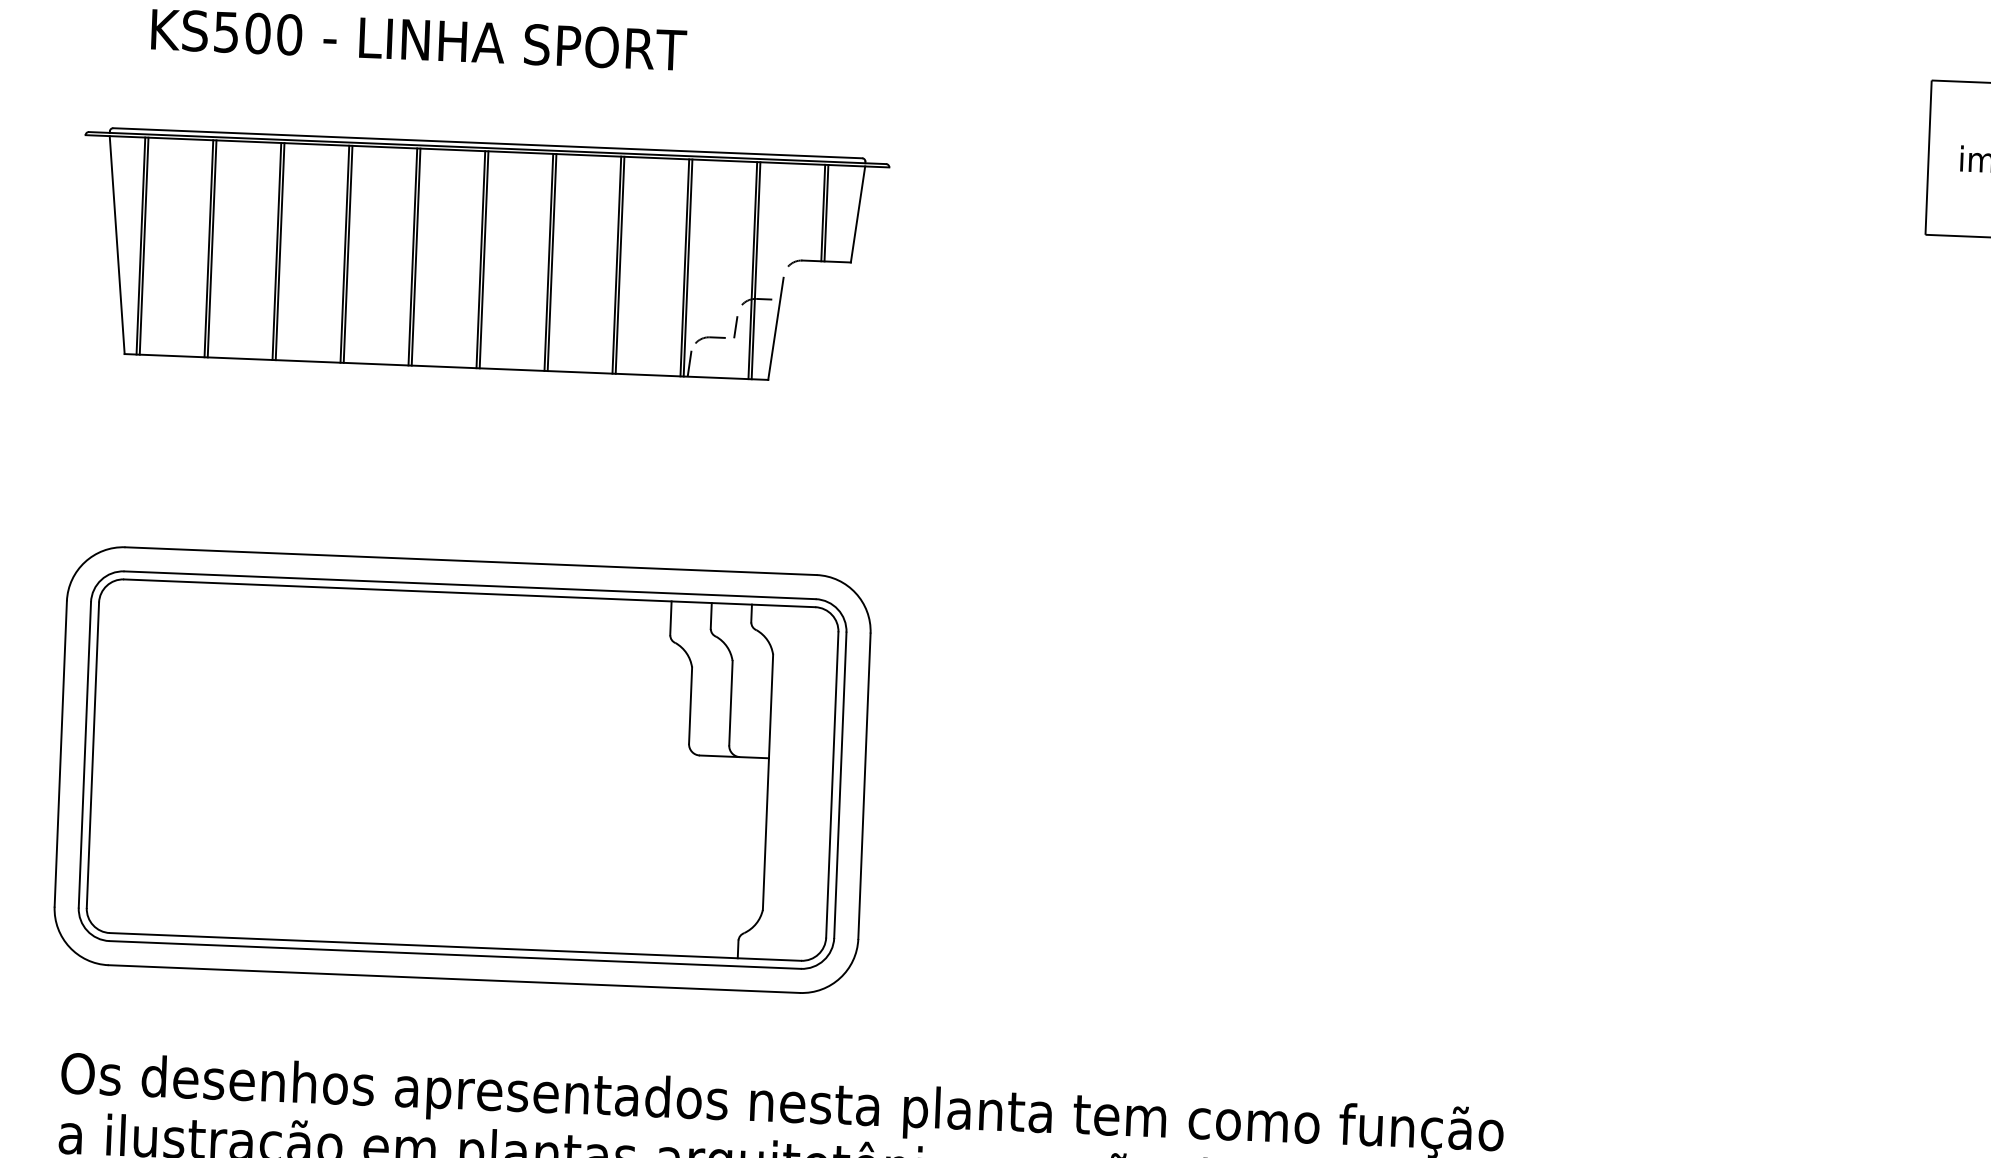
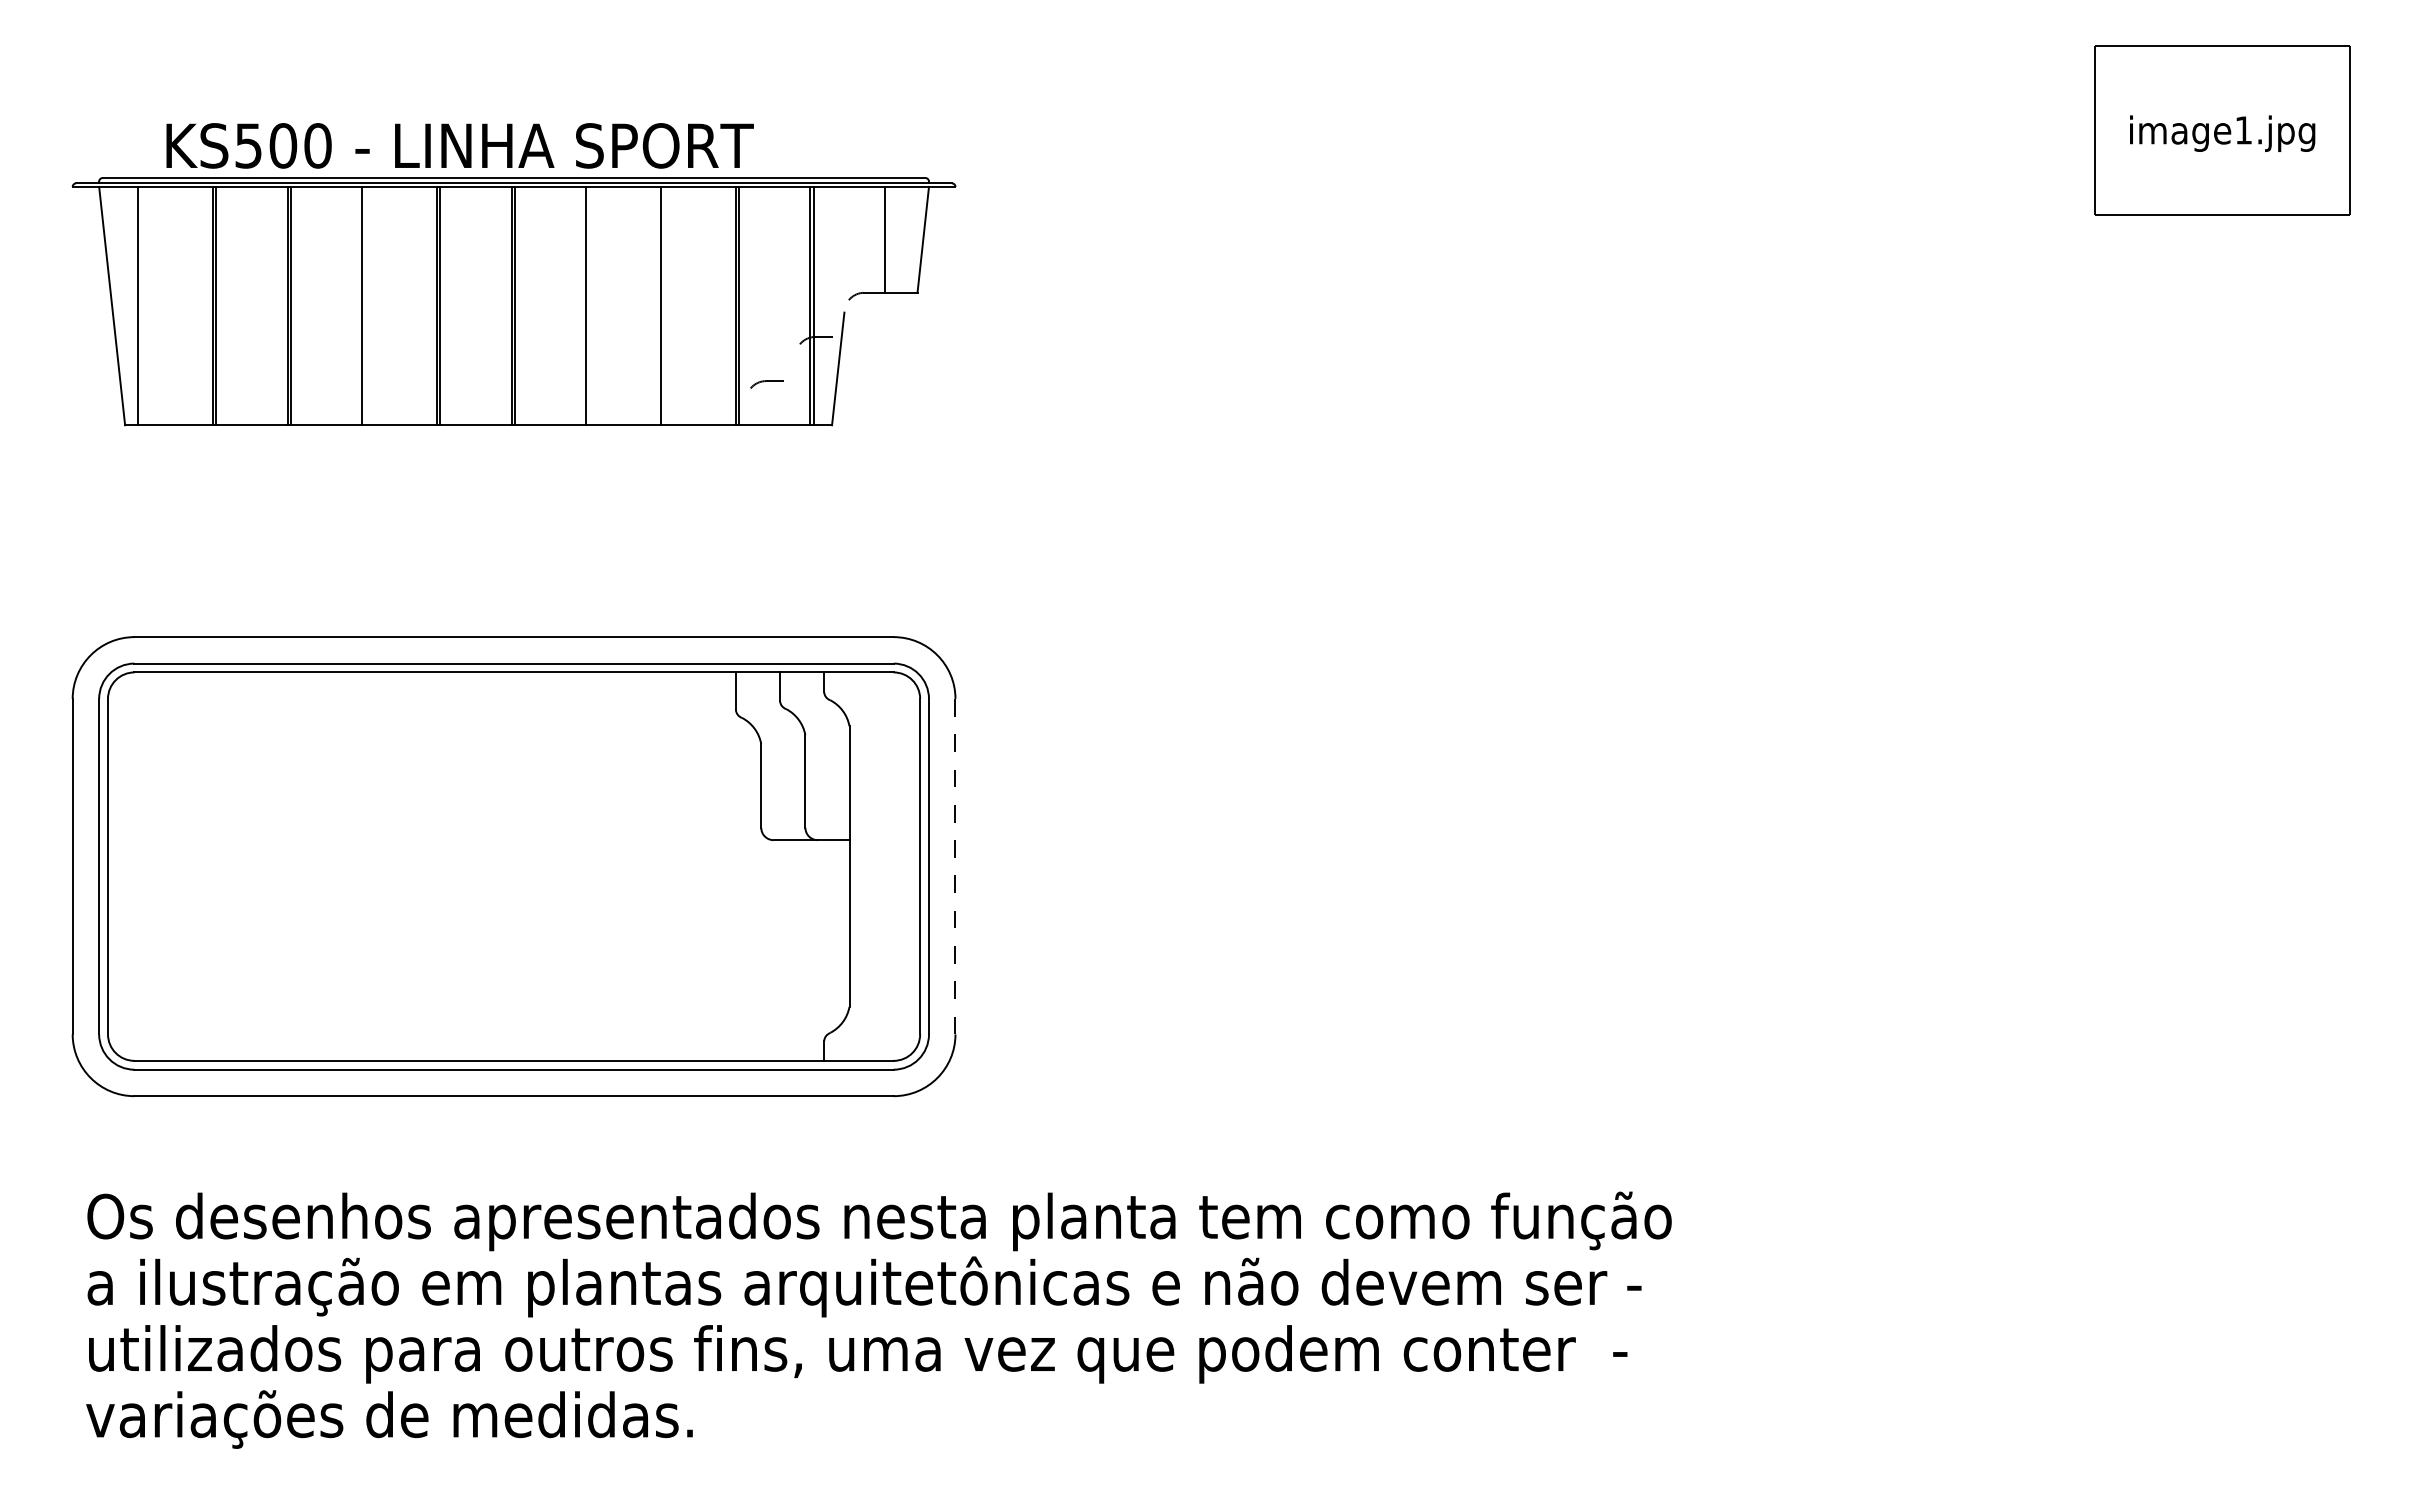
text: (418, 39) -> (459, 145), moved
line: (826, 212) -> (888, 239), removed
line: (143, 245) -> (141, 305), removed
line: (347, 253) -> (365, 305), removed
line: (551, 262) -> (589, 305), removed
line: (620, 264) -> (664, 305), removed
line: (735, 326) -> (793, 368), removed
line: (689, 363) -> (744, 410), removed
line: (864, 786) -> (955, 866), solid -> dashed

